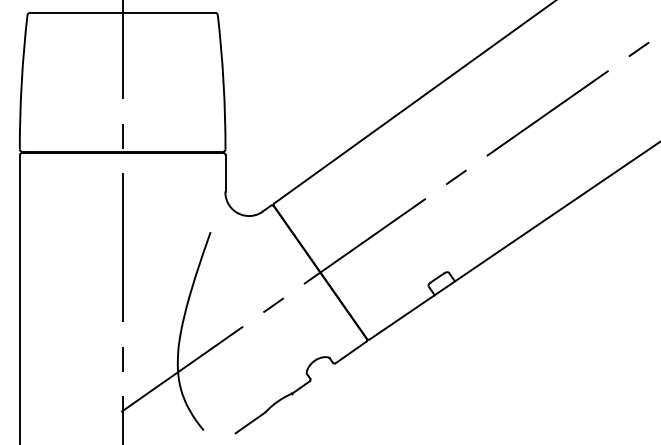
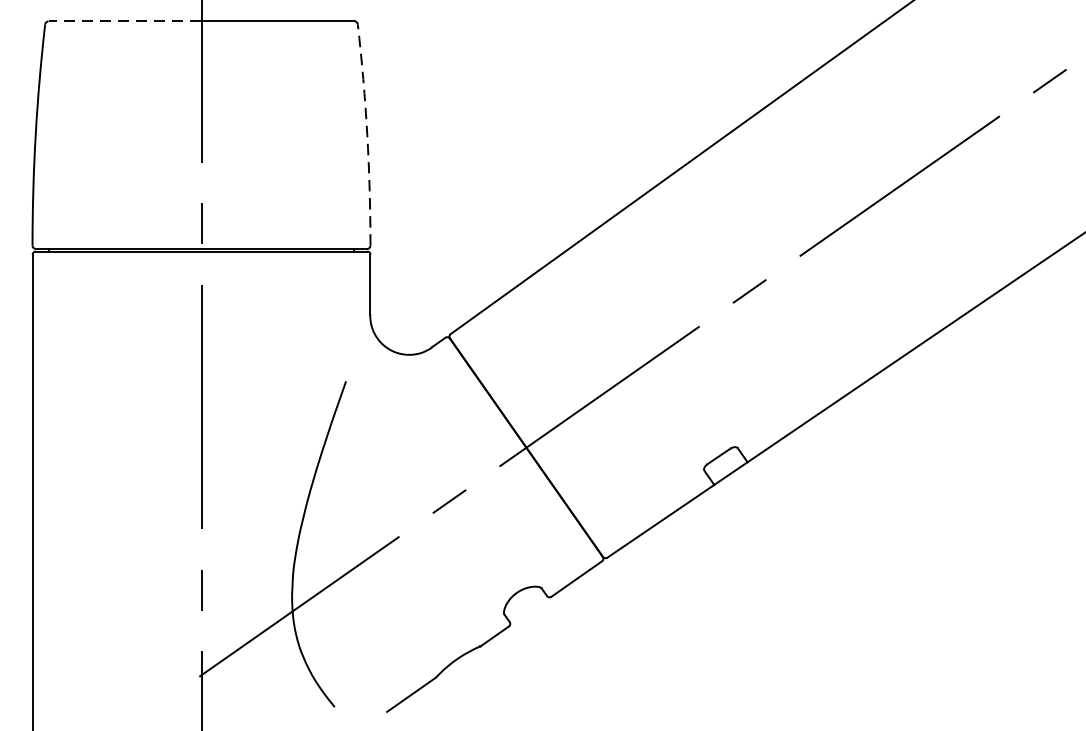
line: (76, 13) -> (125, 22), solid -> dashed
arc: (223, 82) -> (367, 135), solid -> dashed

